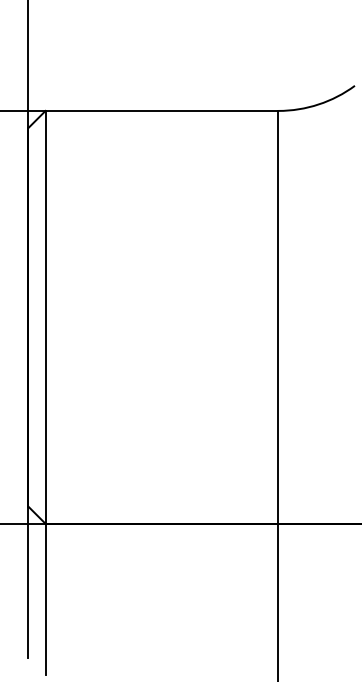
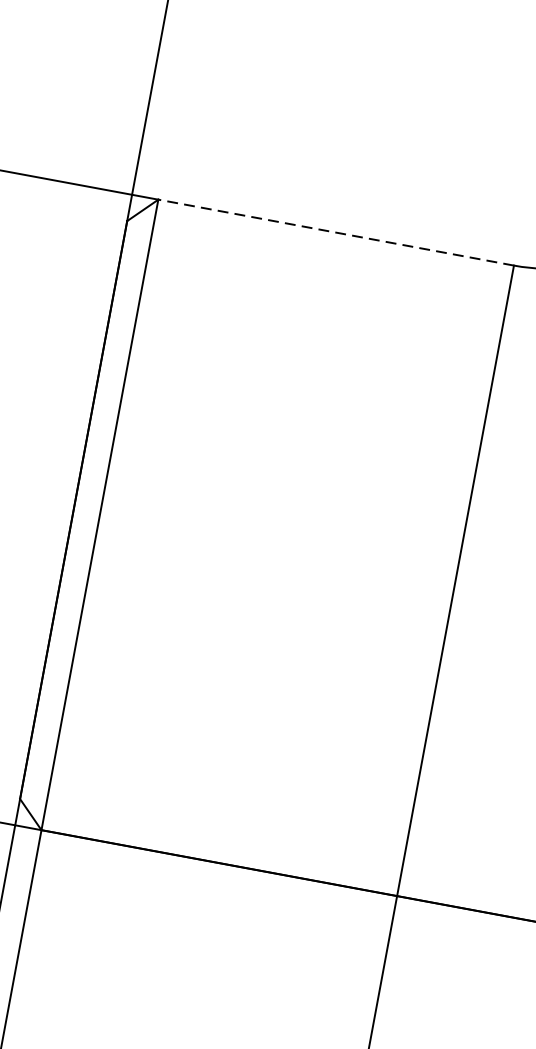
line: (161, 110) -> (335, 231), solid -> dashed

